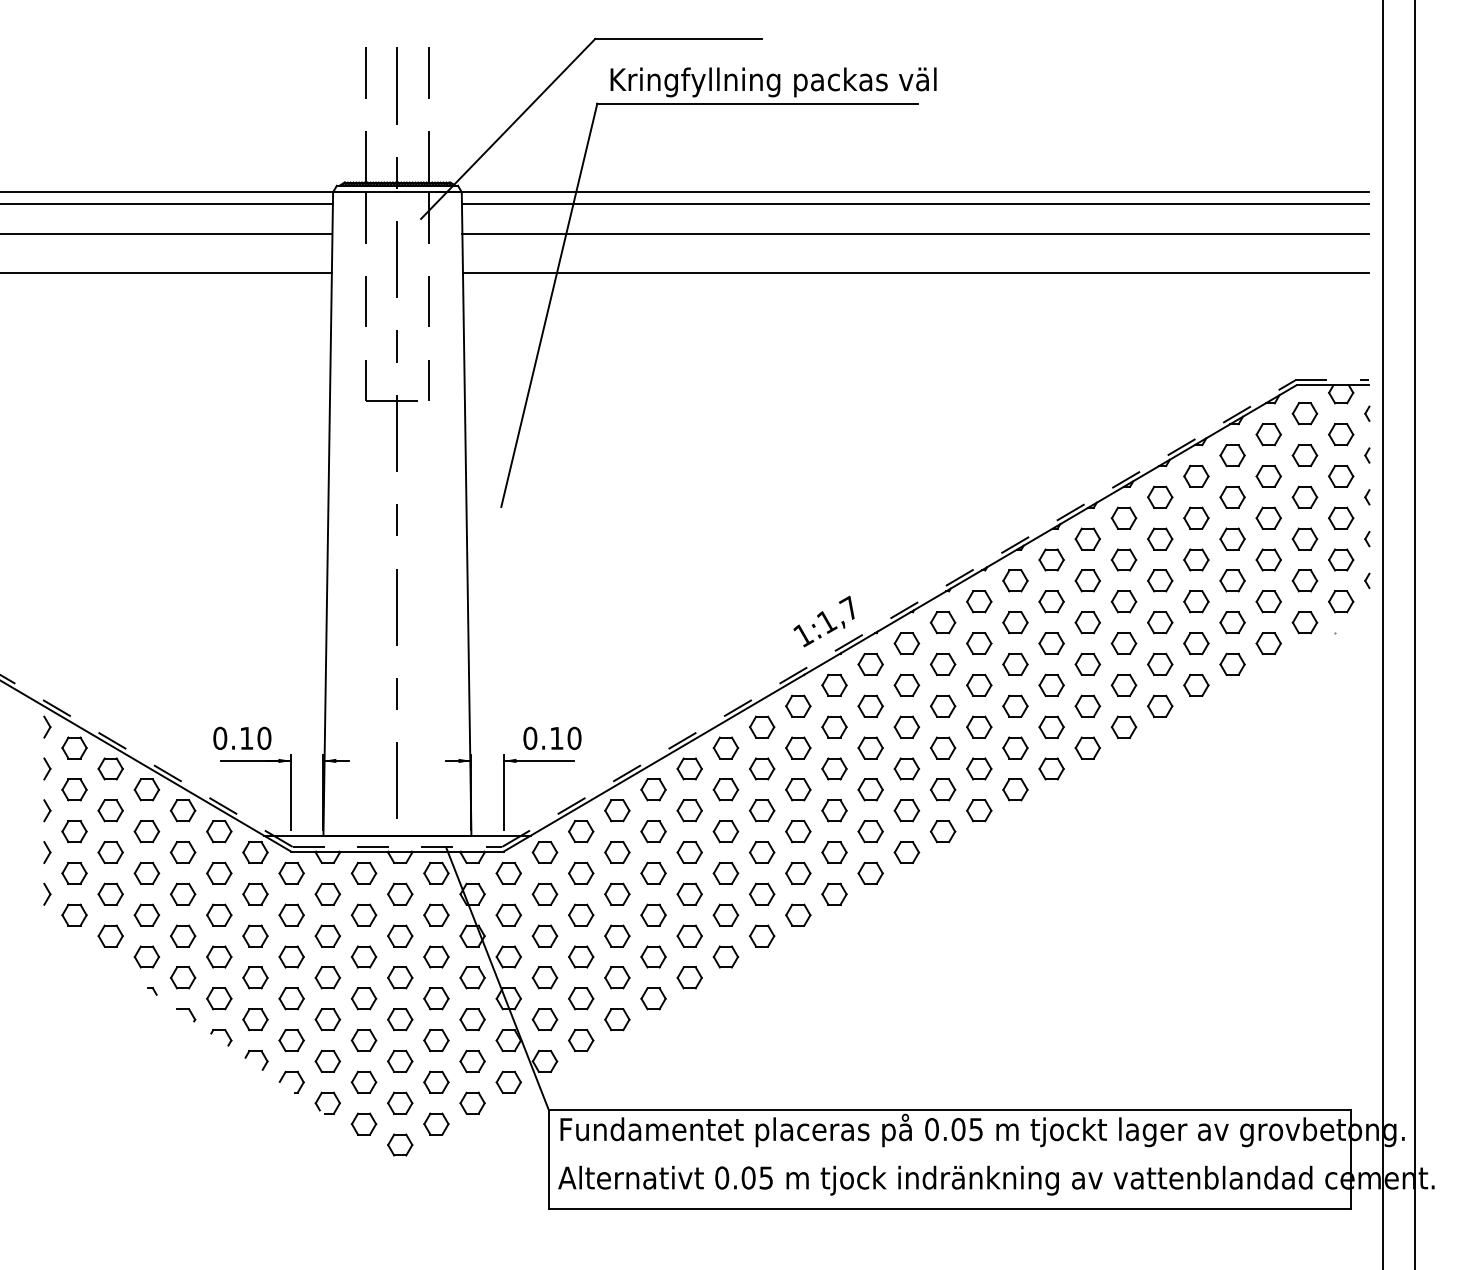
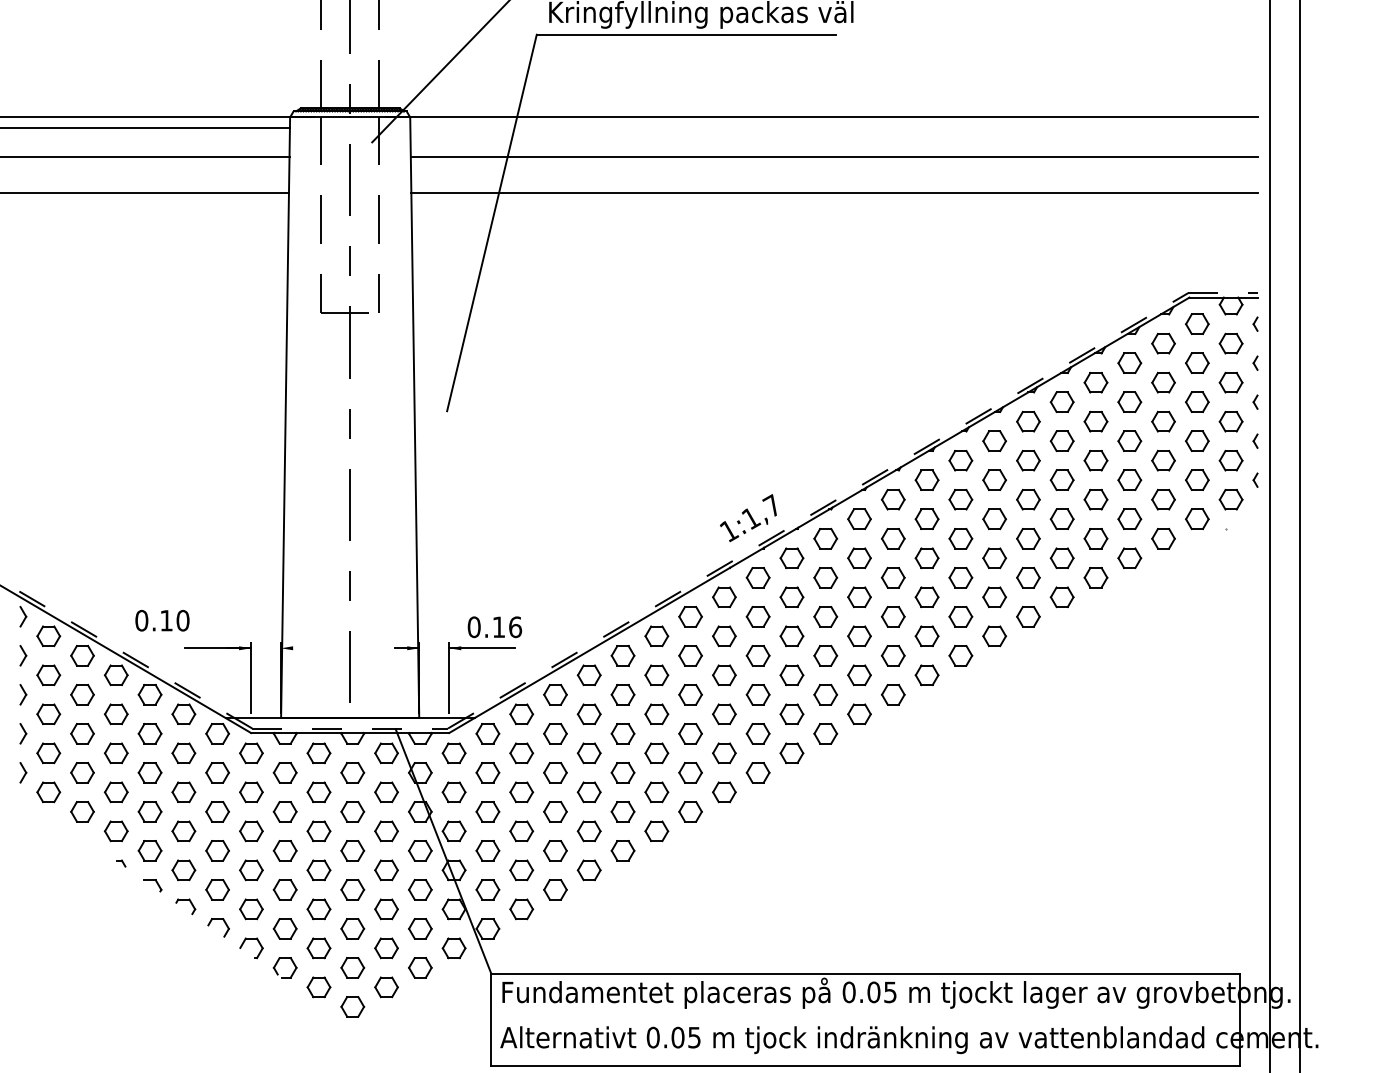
line: (915, 203) -> (833, 127), removed
text: (242, 737) -> (162, 619), moved
text: (574, 737) -> (515, 626), 0.10 -> 0.16
line: (336, 760) -> (293, 647), removed

